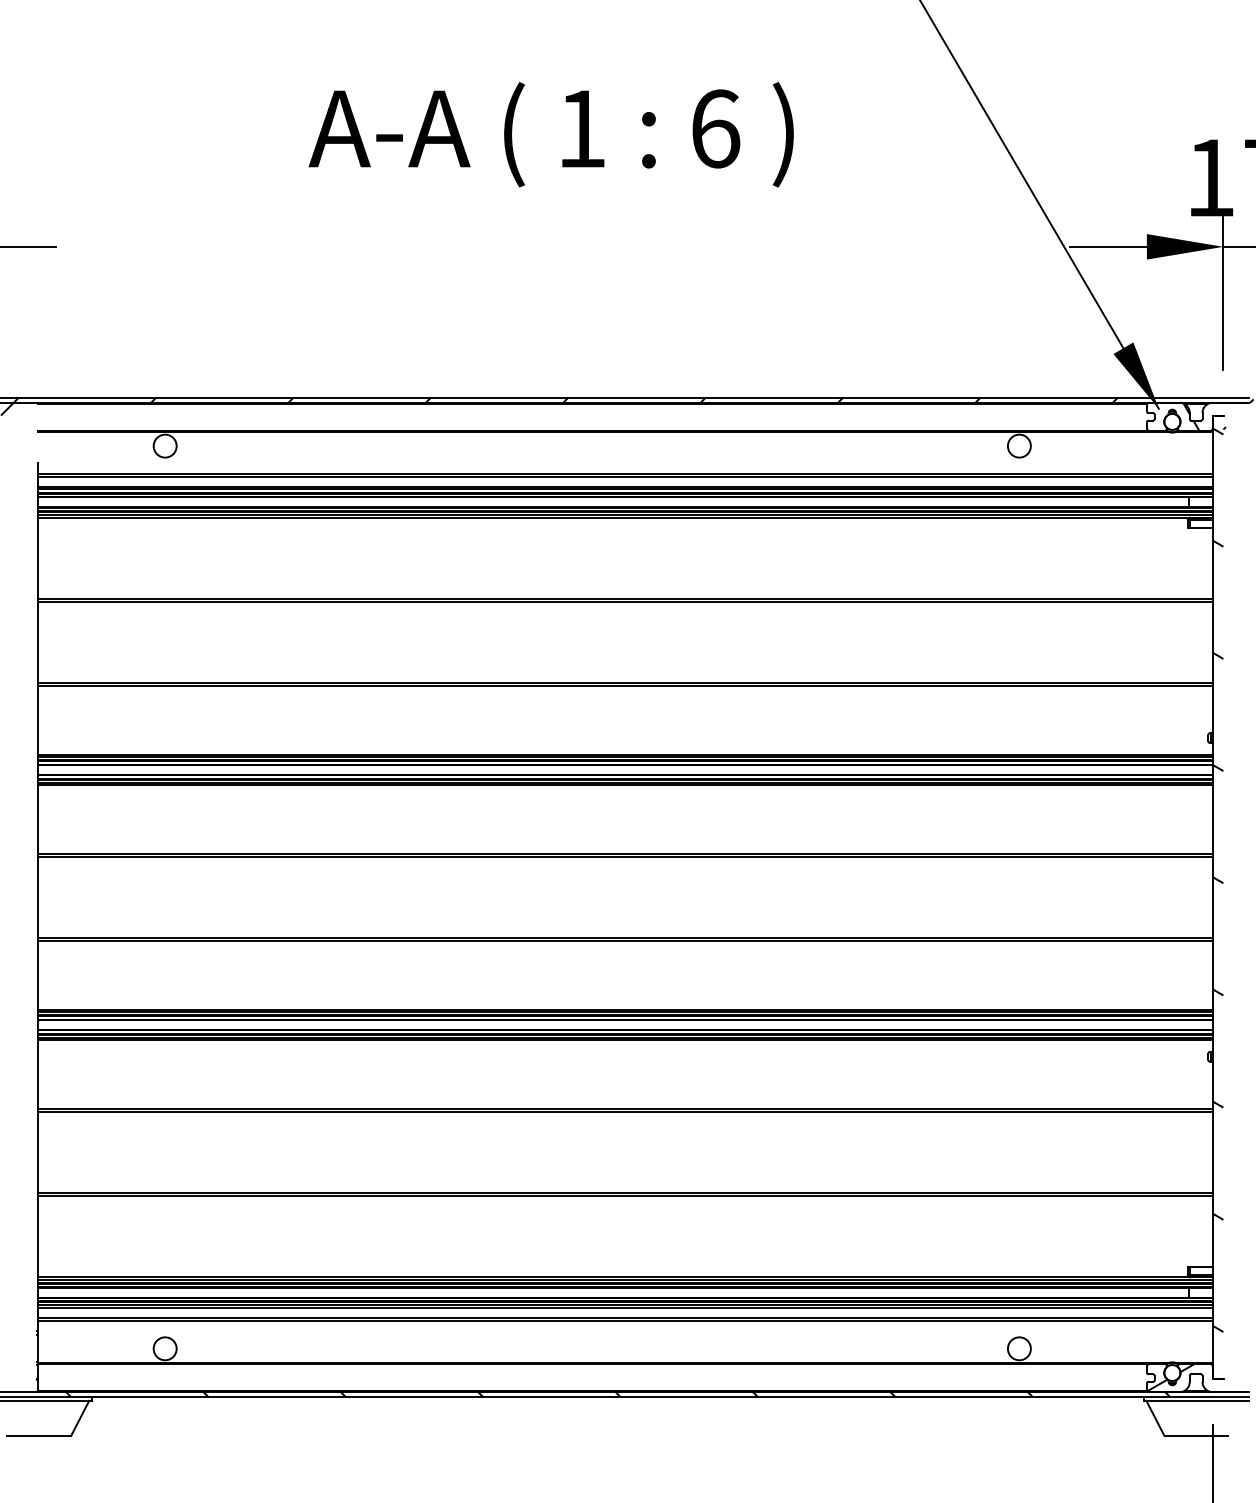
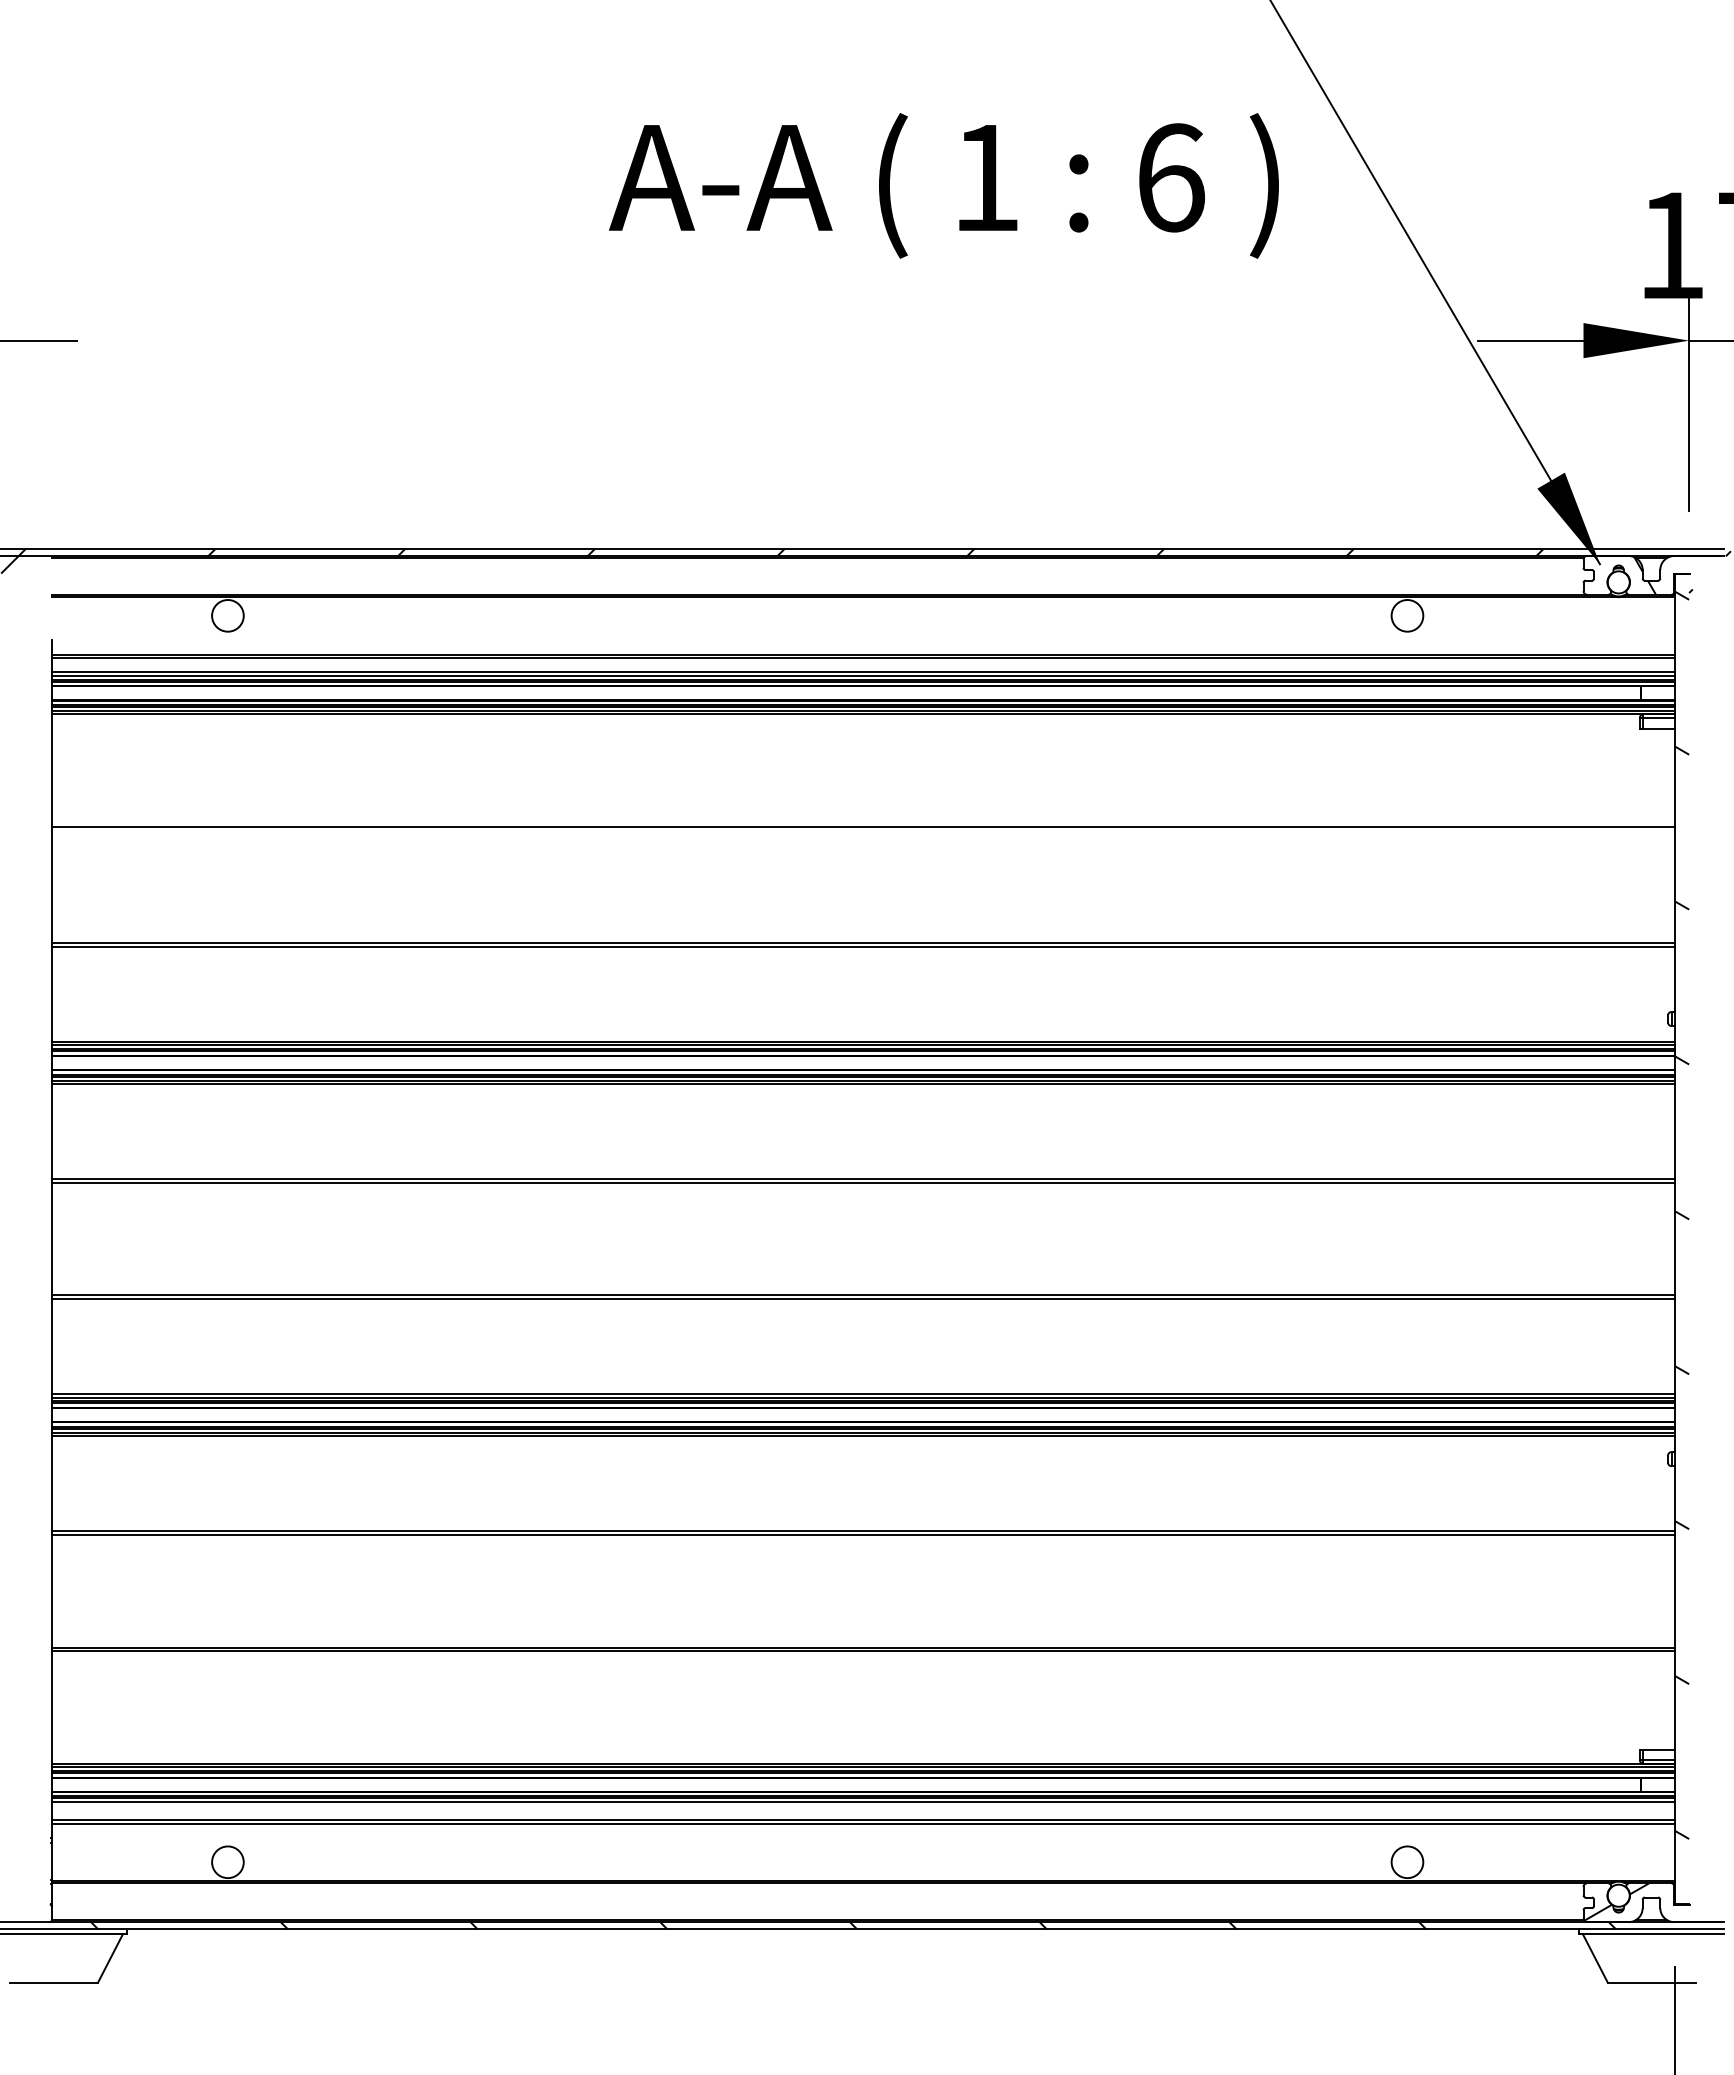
text: (550, 134) -> (943, 185), moved
line: (625, 601) -> (863, 830), removed
line: (625, 1307) -> (863, 1805), removed

